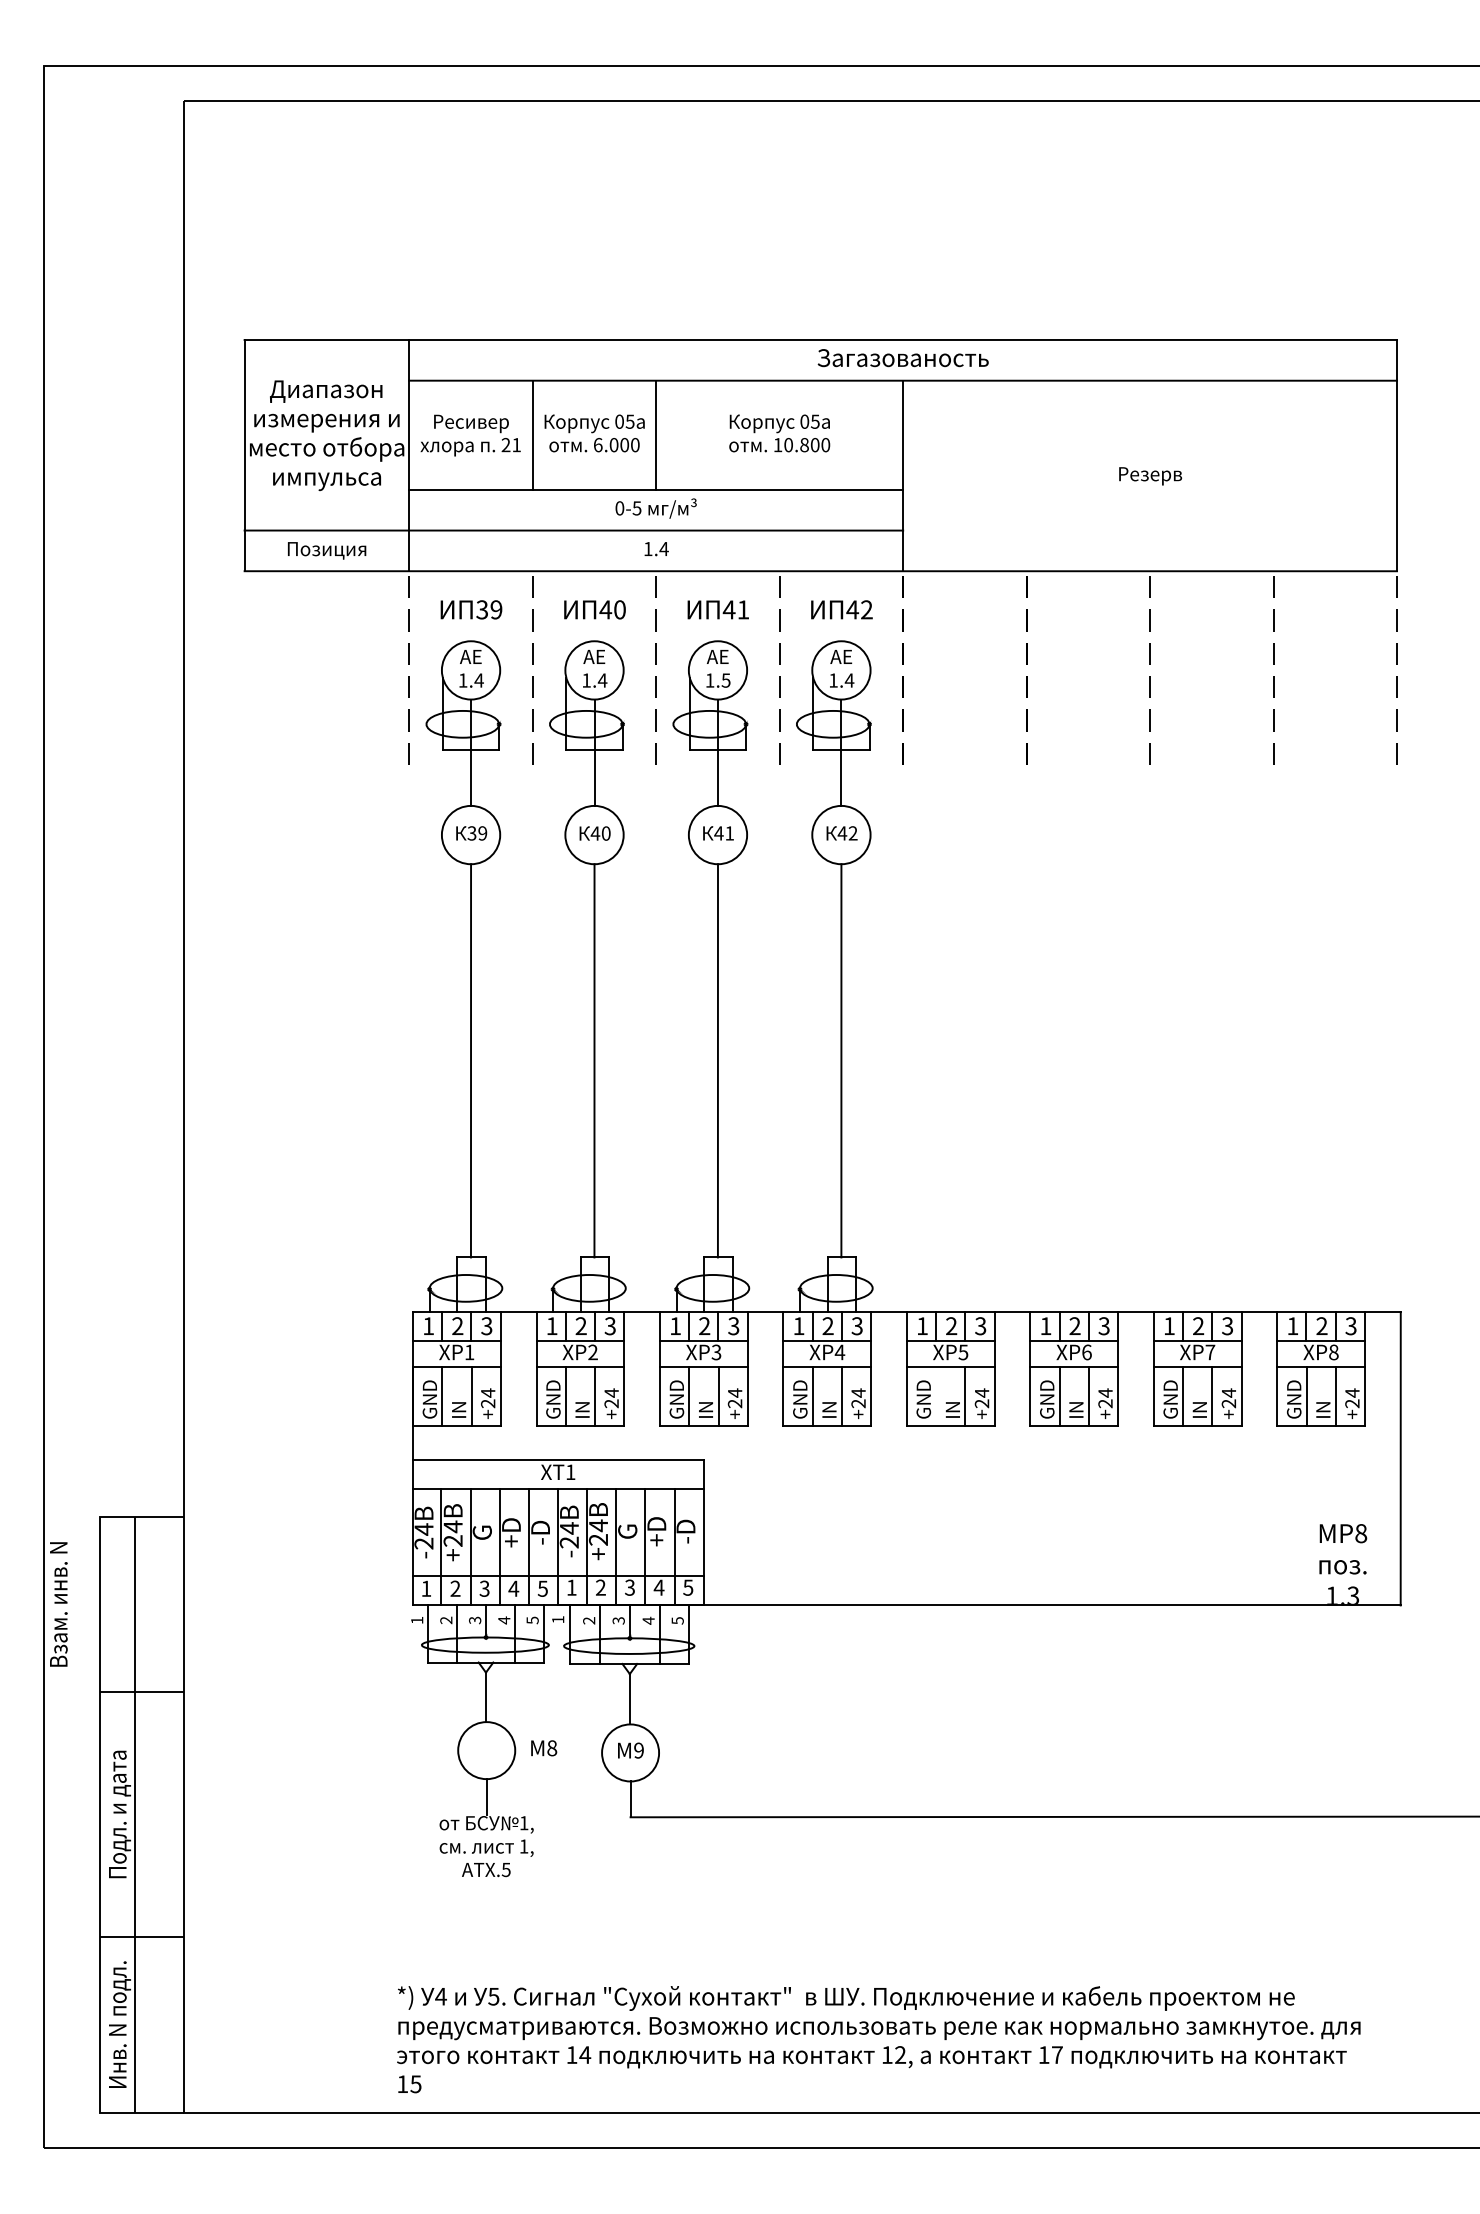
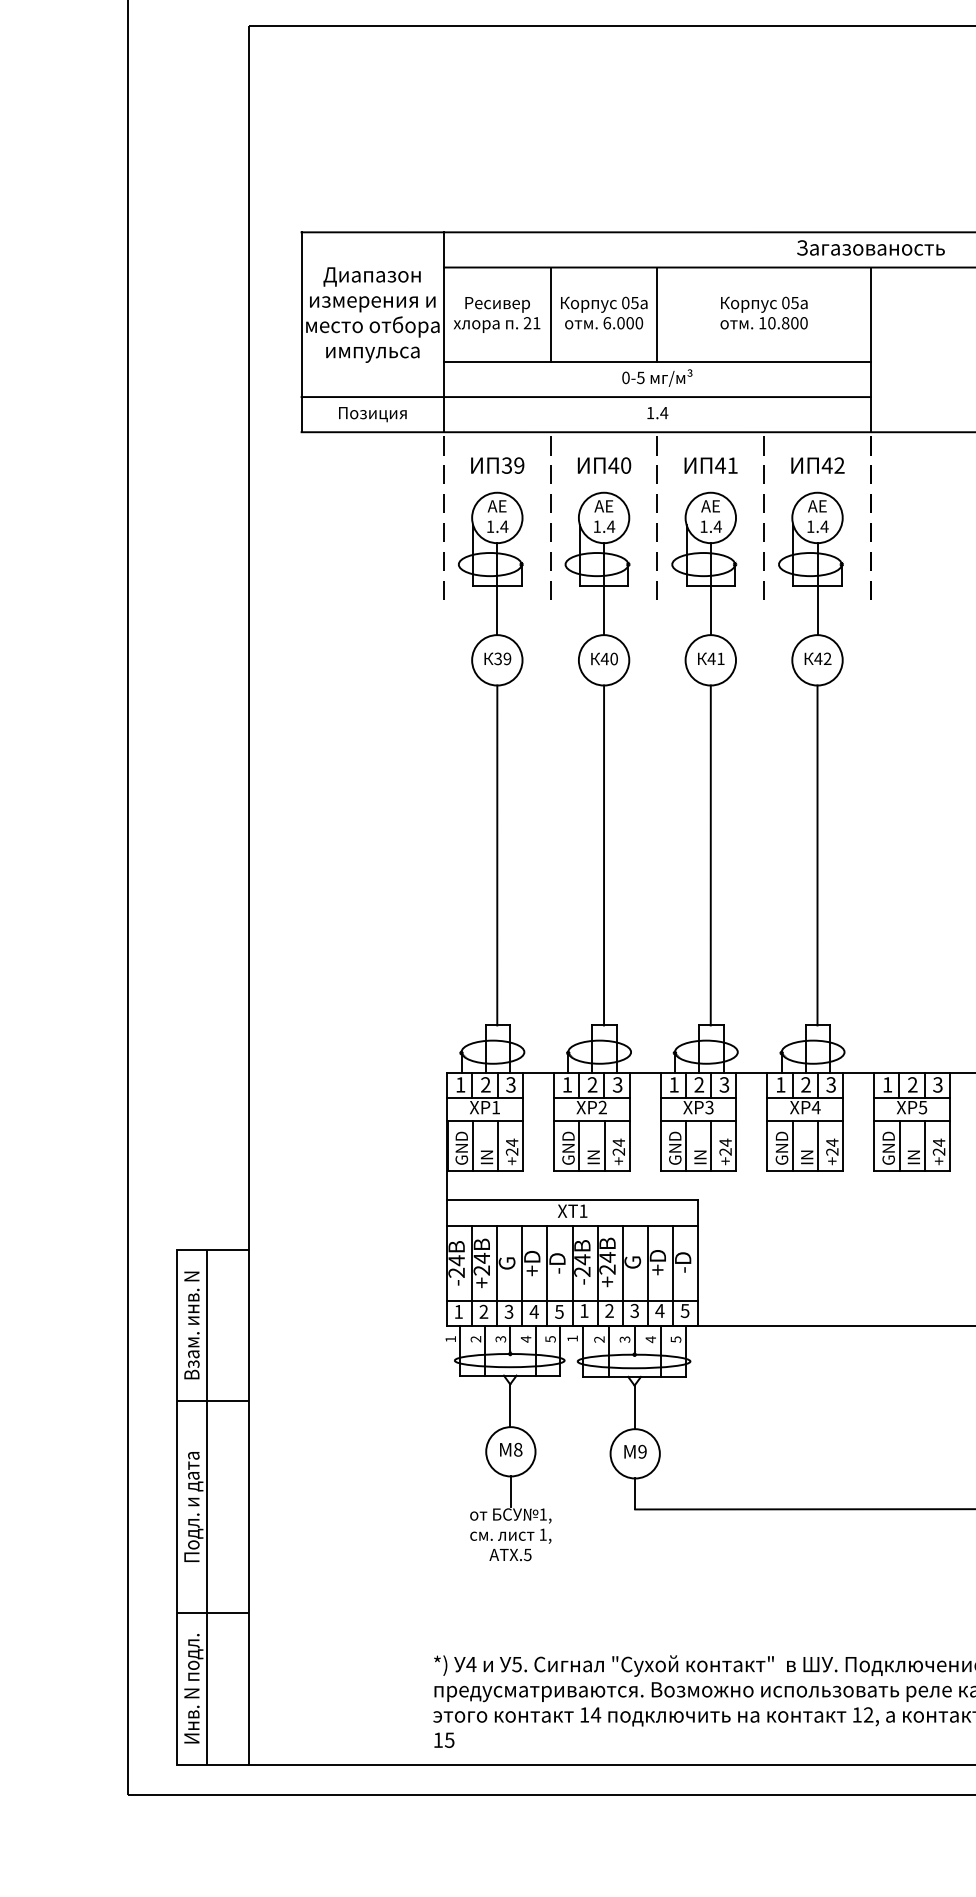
text: (725, 680) -> (717, 526), 1.5 -> 1.4
line: (936, 1396) -> (899, 1145), added
text: (58, 1604) -> (191, 1325), moved
text: (544, 1748) -> (511, 1449), moved

